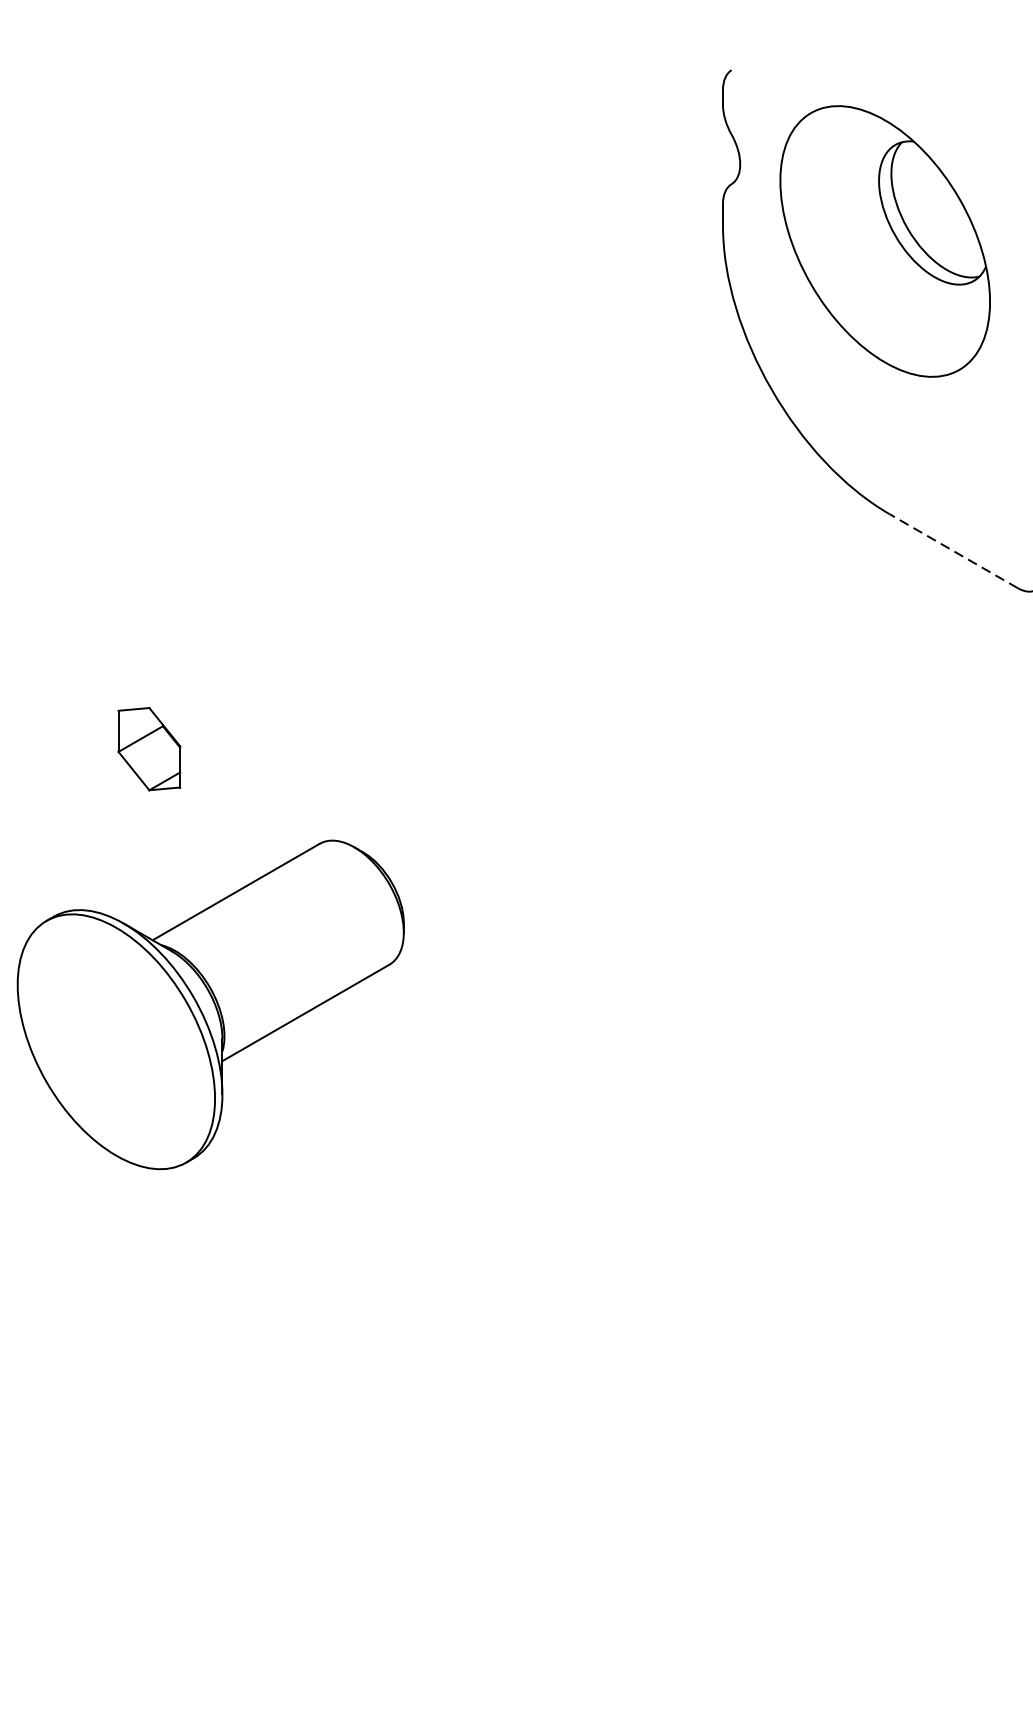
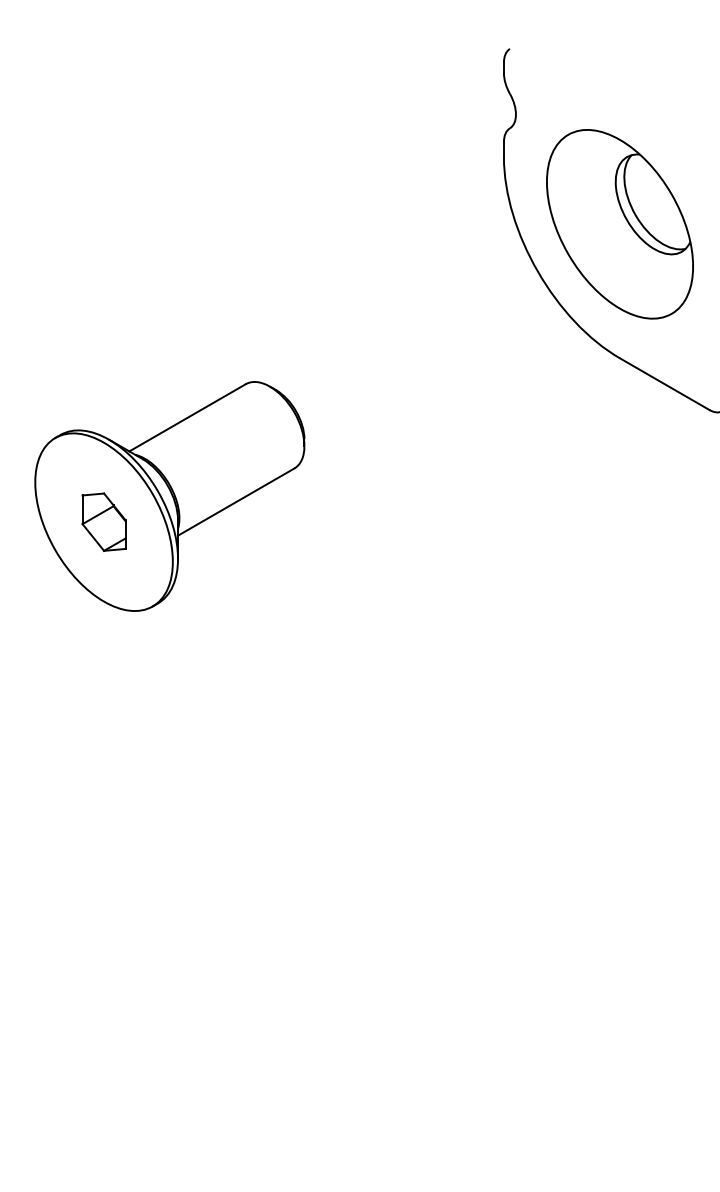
part: (884, 241) -> (619, 224), moved
line: (953, 551) -> (664, 384), dashed -> solid
part: (210, 1004) -> (169, 496), moved

